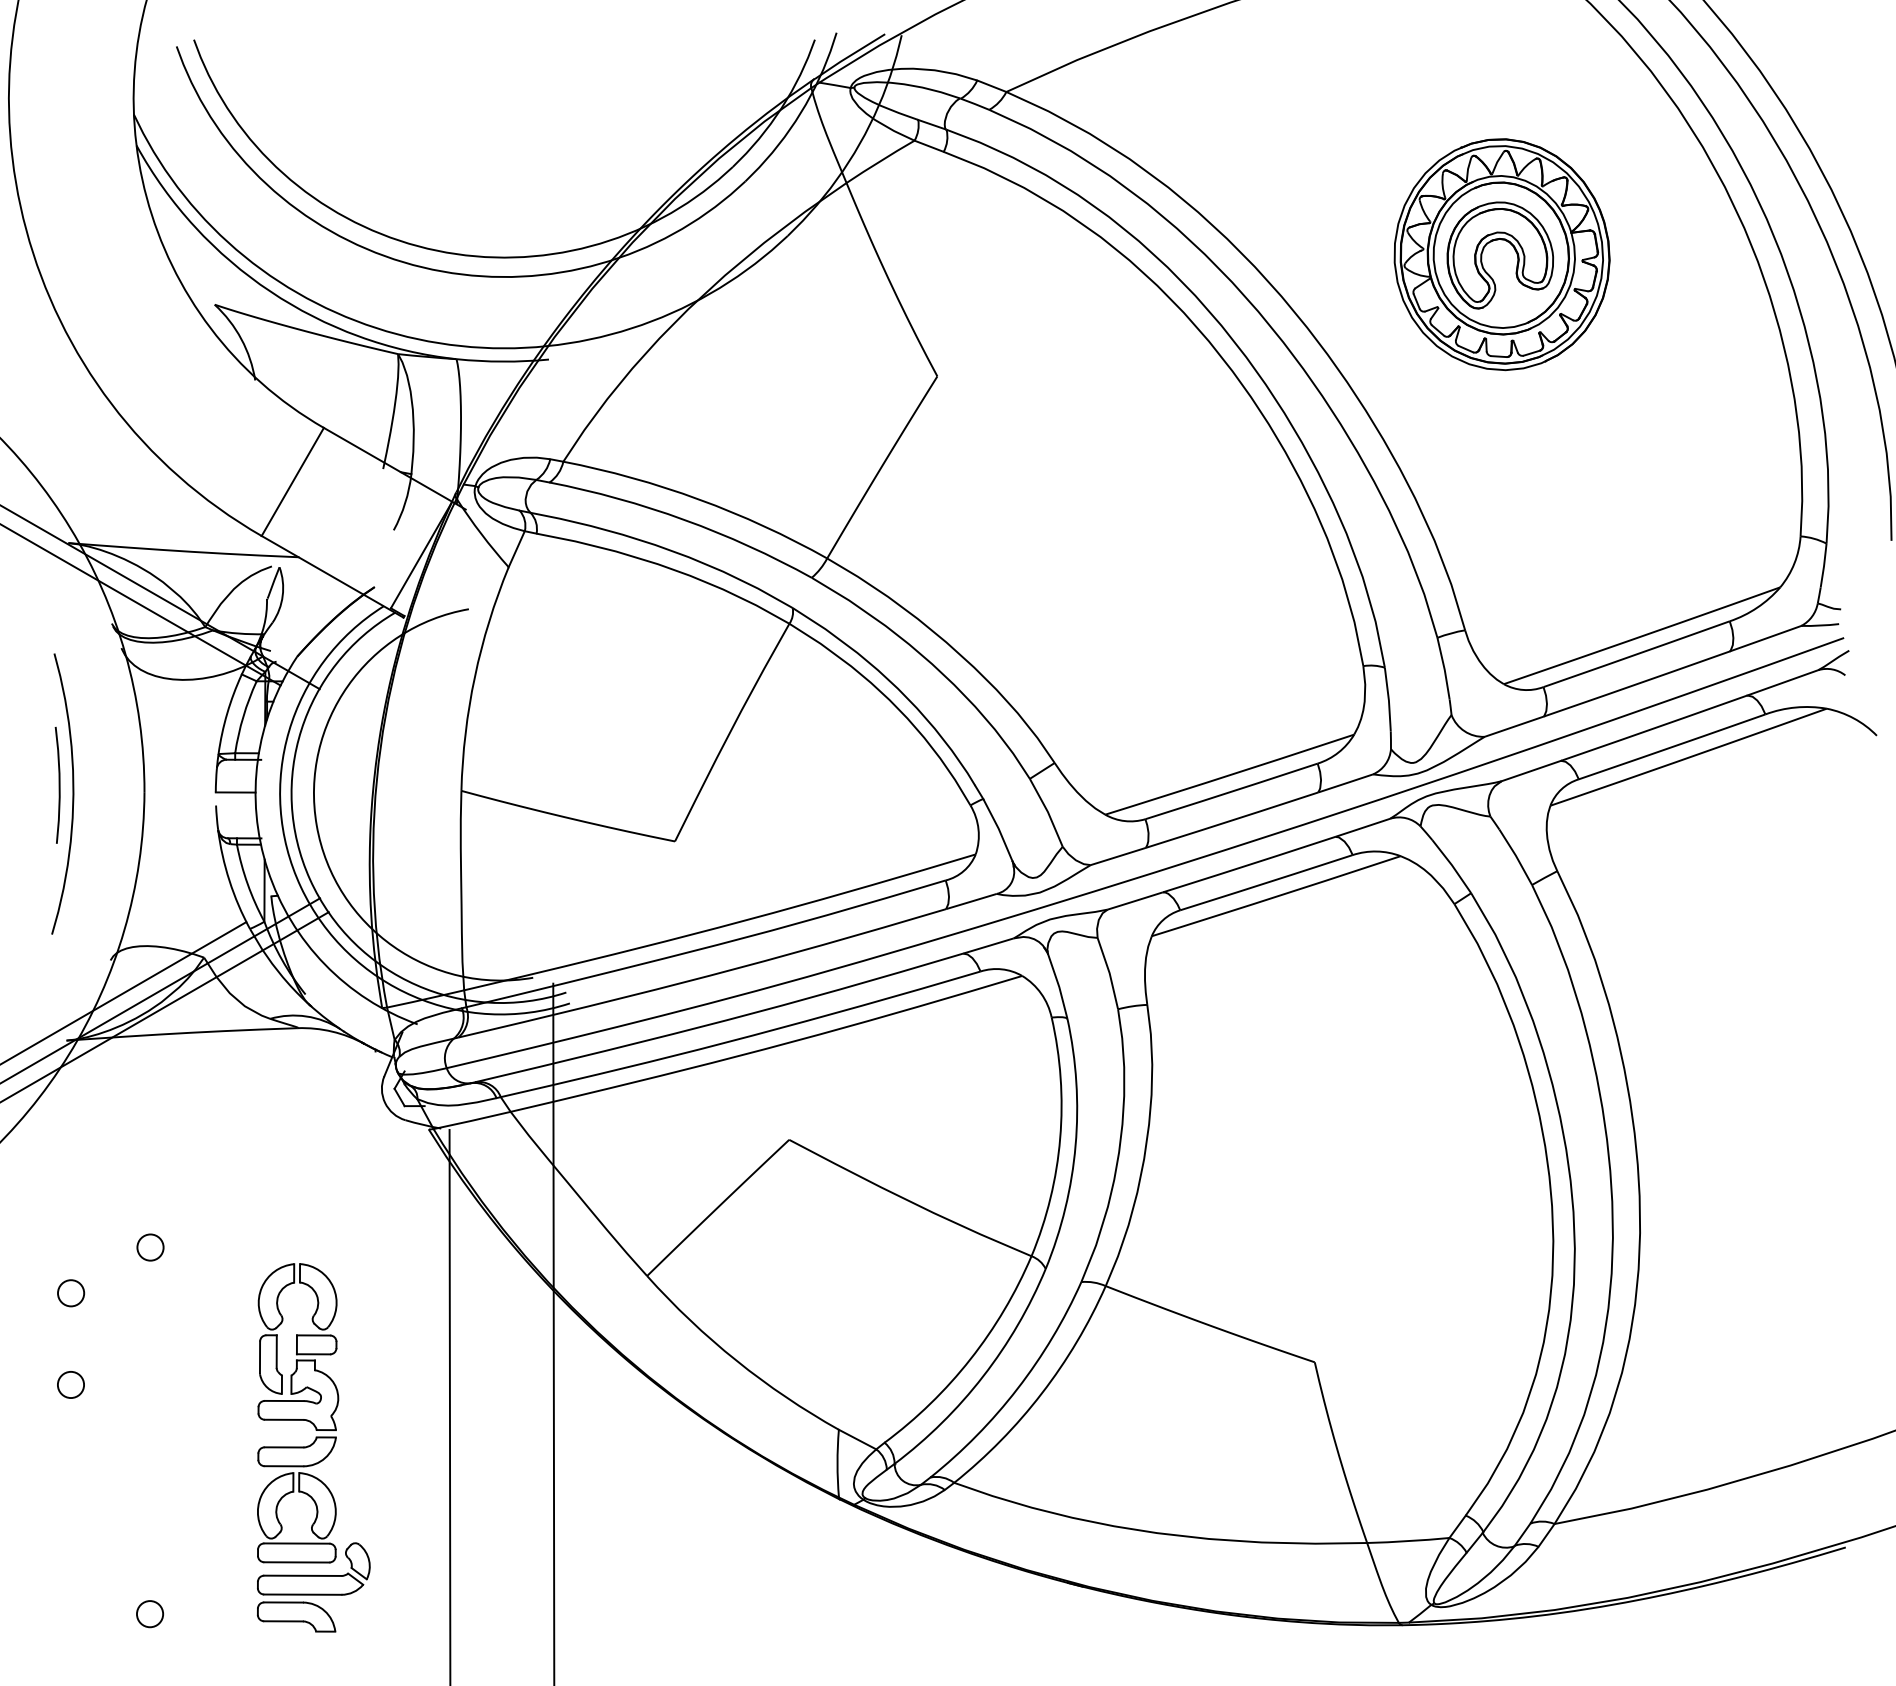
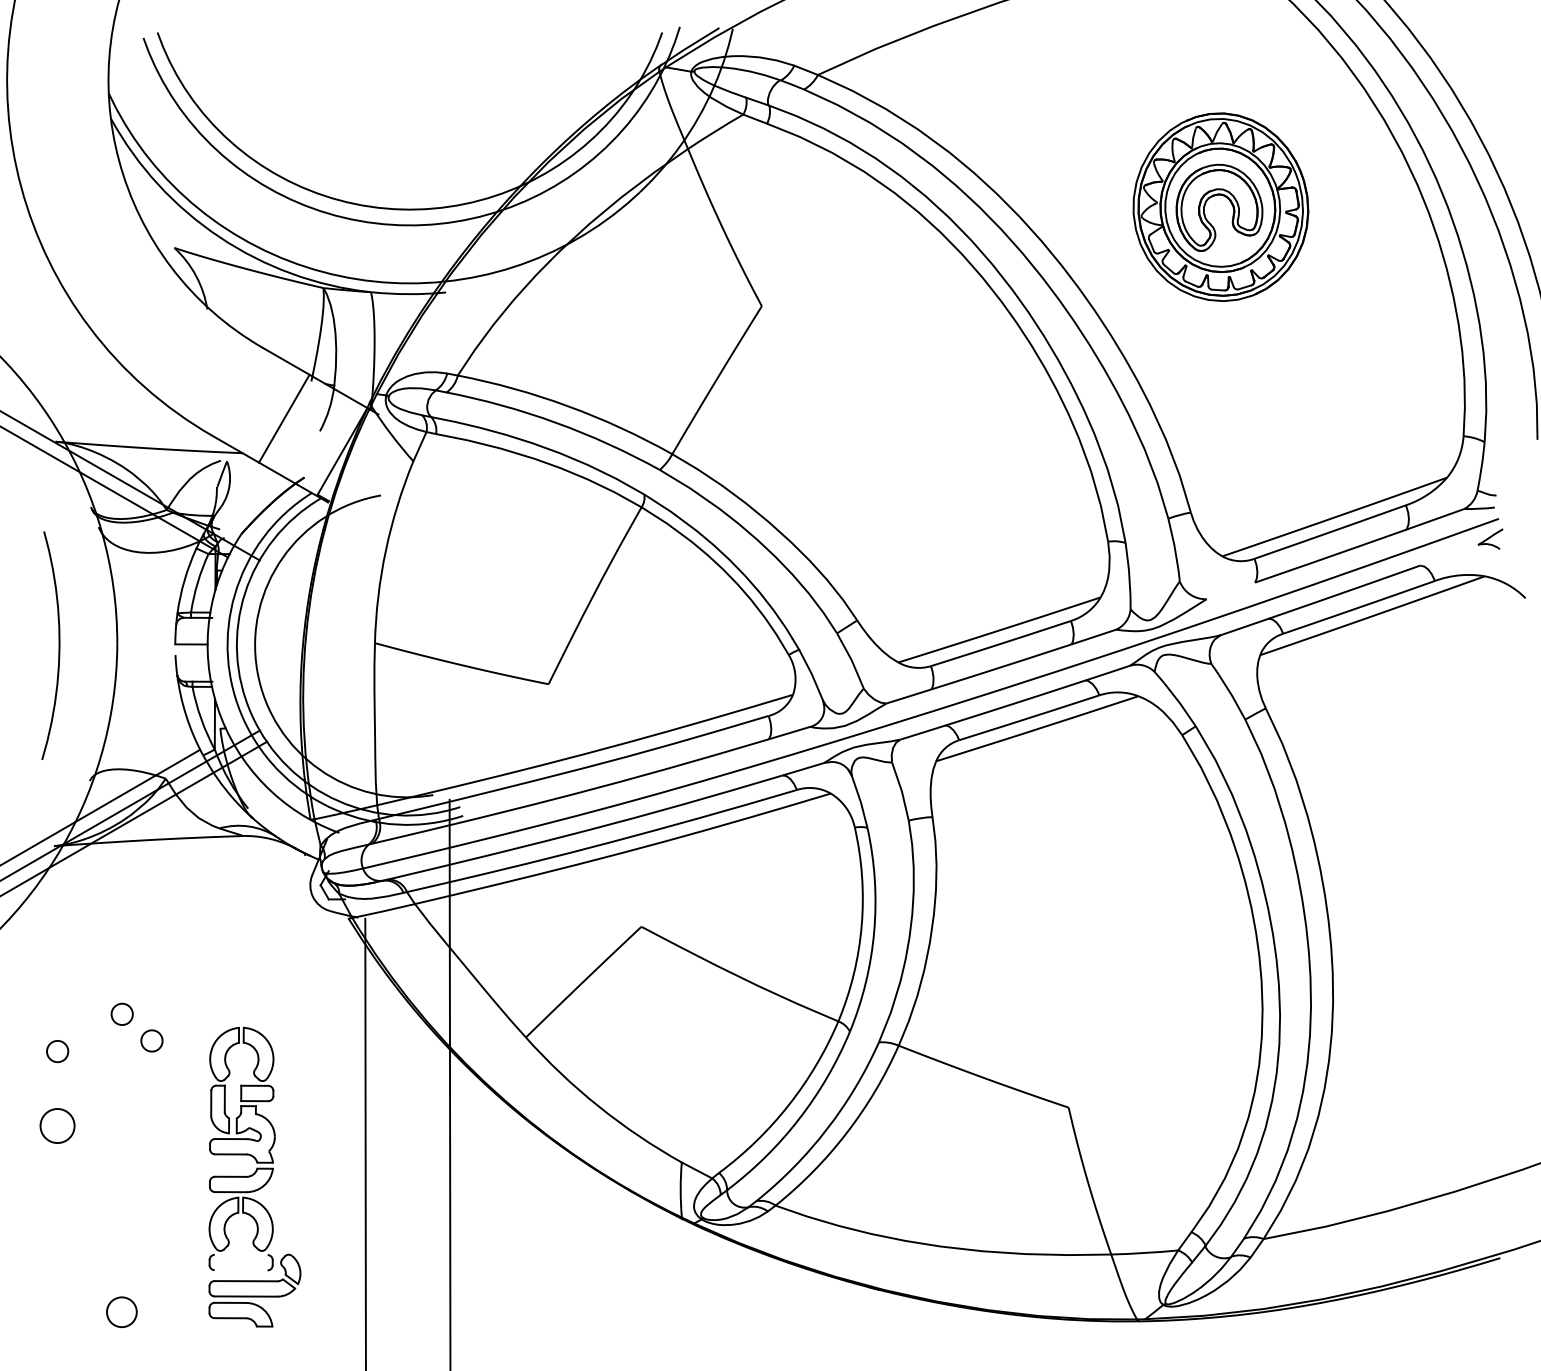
line: (292, 481) -> (283, 418), moved
line: (1782, 682) -> (1448, 555), removed
line: (1514, 726) -> (1231, 590), removed
curve: (58, 785) -> (47, 638), removed
circle: (187, 1280) -> (152, 1041), added
circle: (70, 1384) -> (57, 1125), size x1.6
line: (296, 1543) -> (240, 1254), removed
line: (296, 1562) -> (240, 1270), removed
circle: (149, 1614) -> (121, 1312), size x1.4

